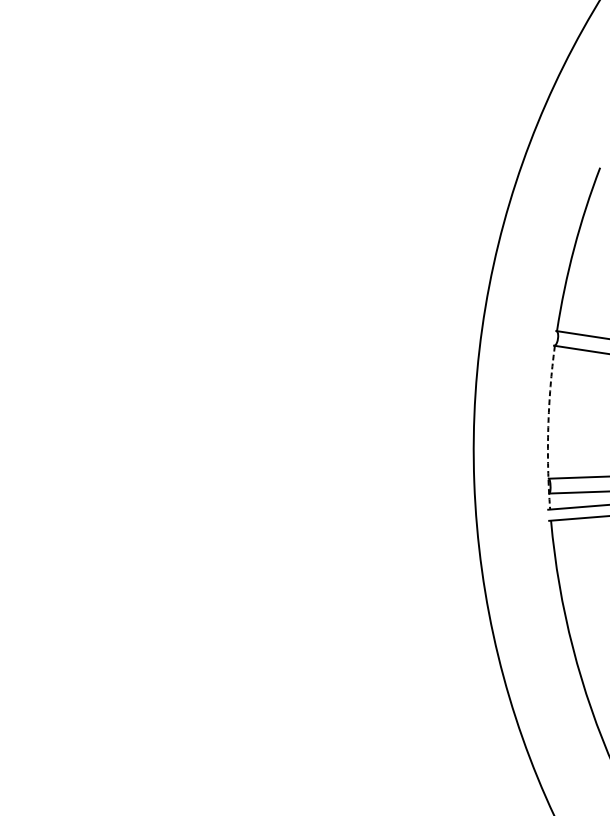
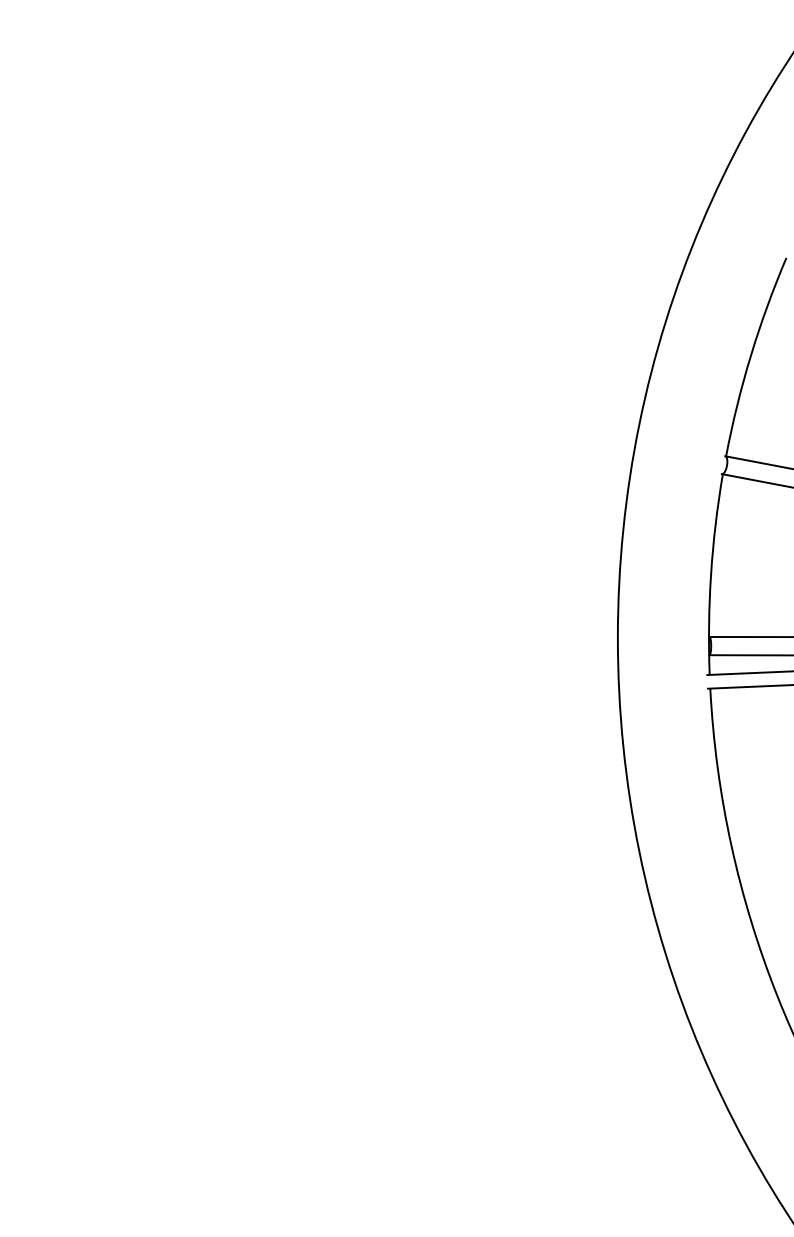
arc: (548, 427) -> (711, 574), dashed -> solid

